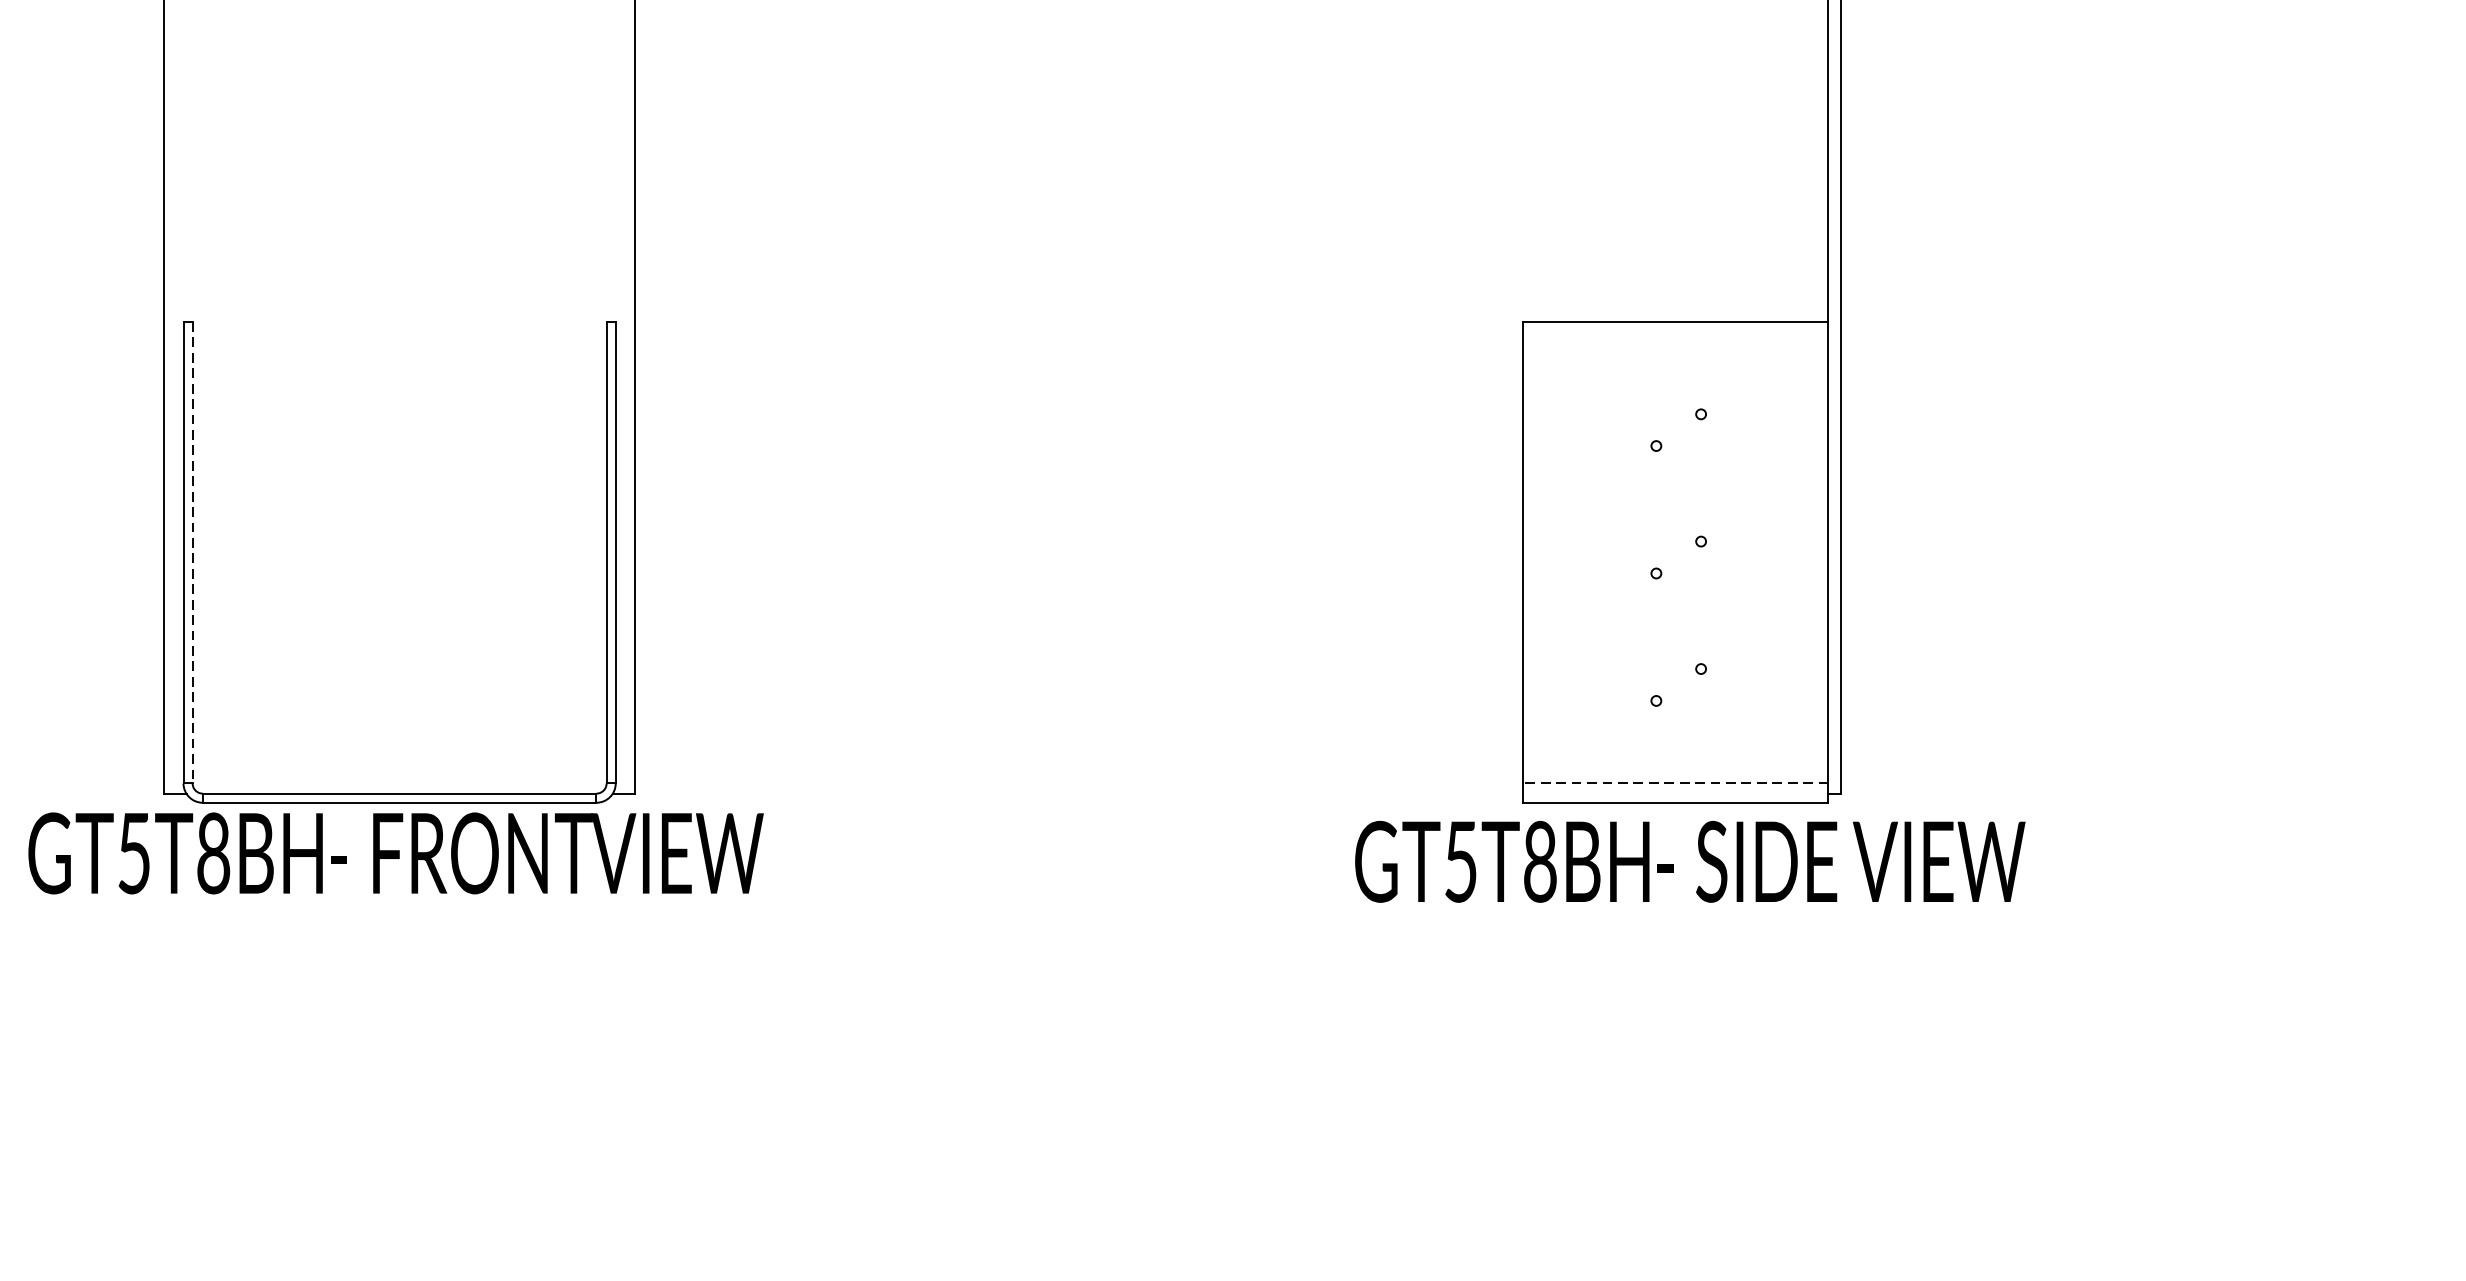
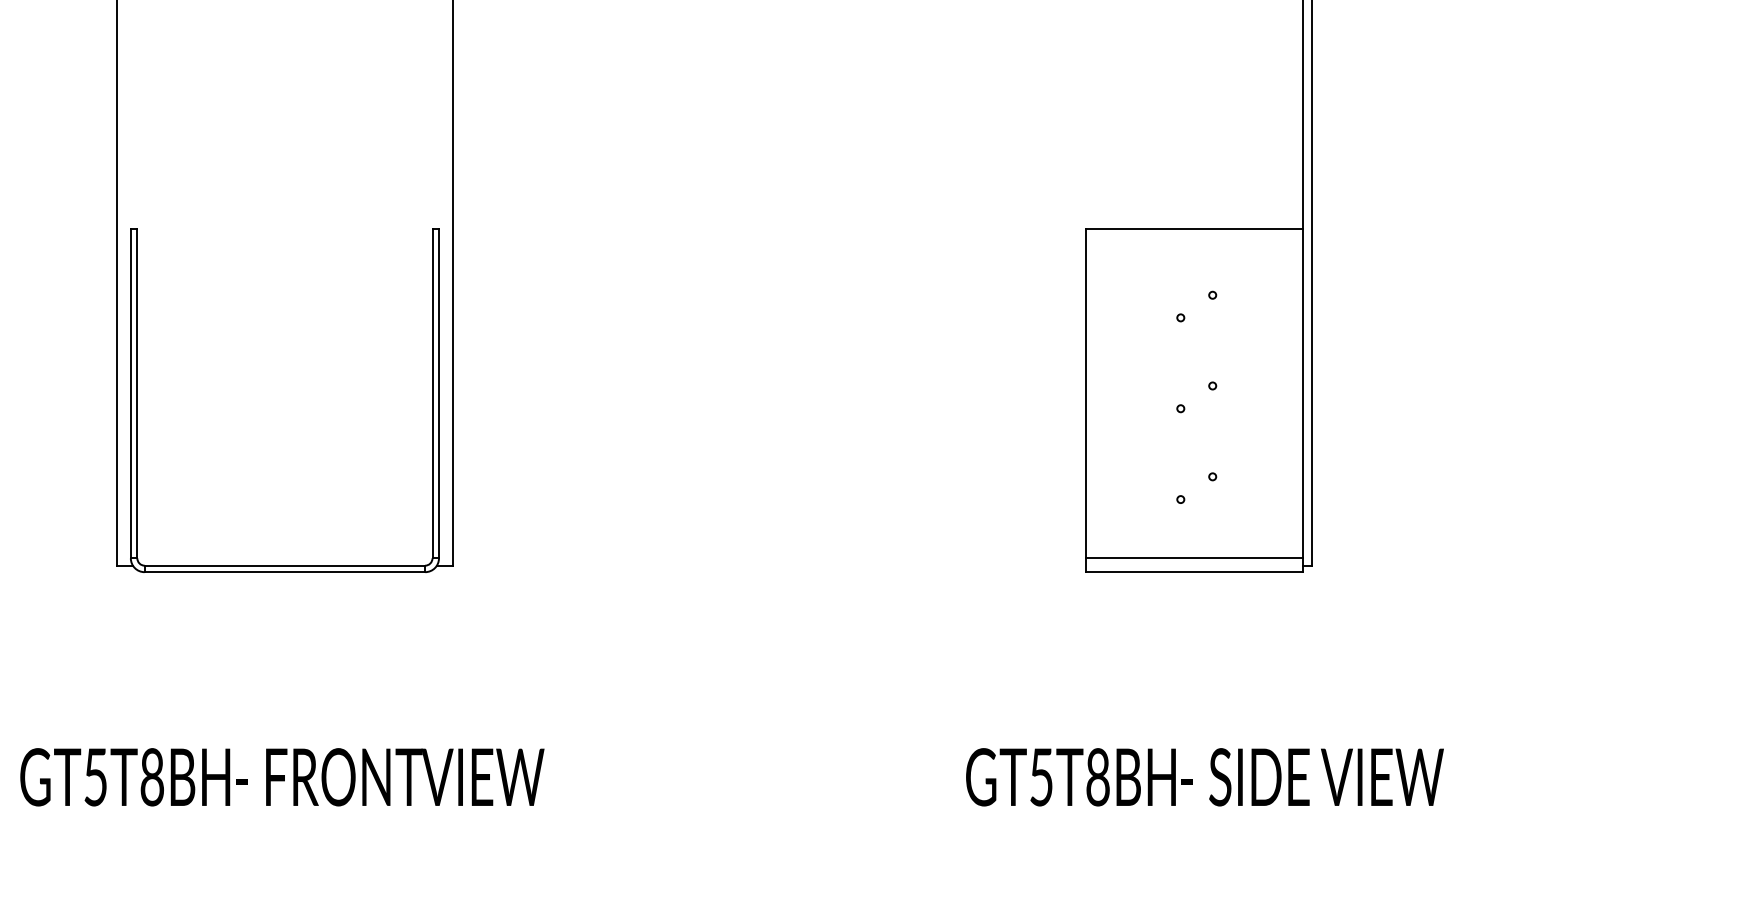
line: (192, 553) -> (137, 394), dashed -> solid
line: (1675, 783) -> (1194, 558), dashed -> solid
text: (396, 853) -> (282, 777), moved
text: (1689, 862) -> (1204, 777), moved

